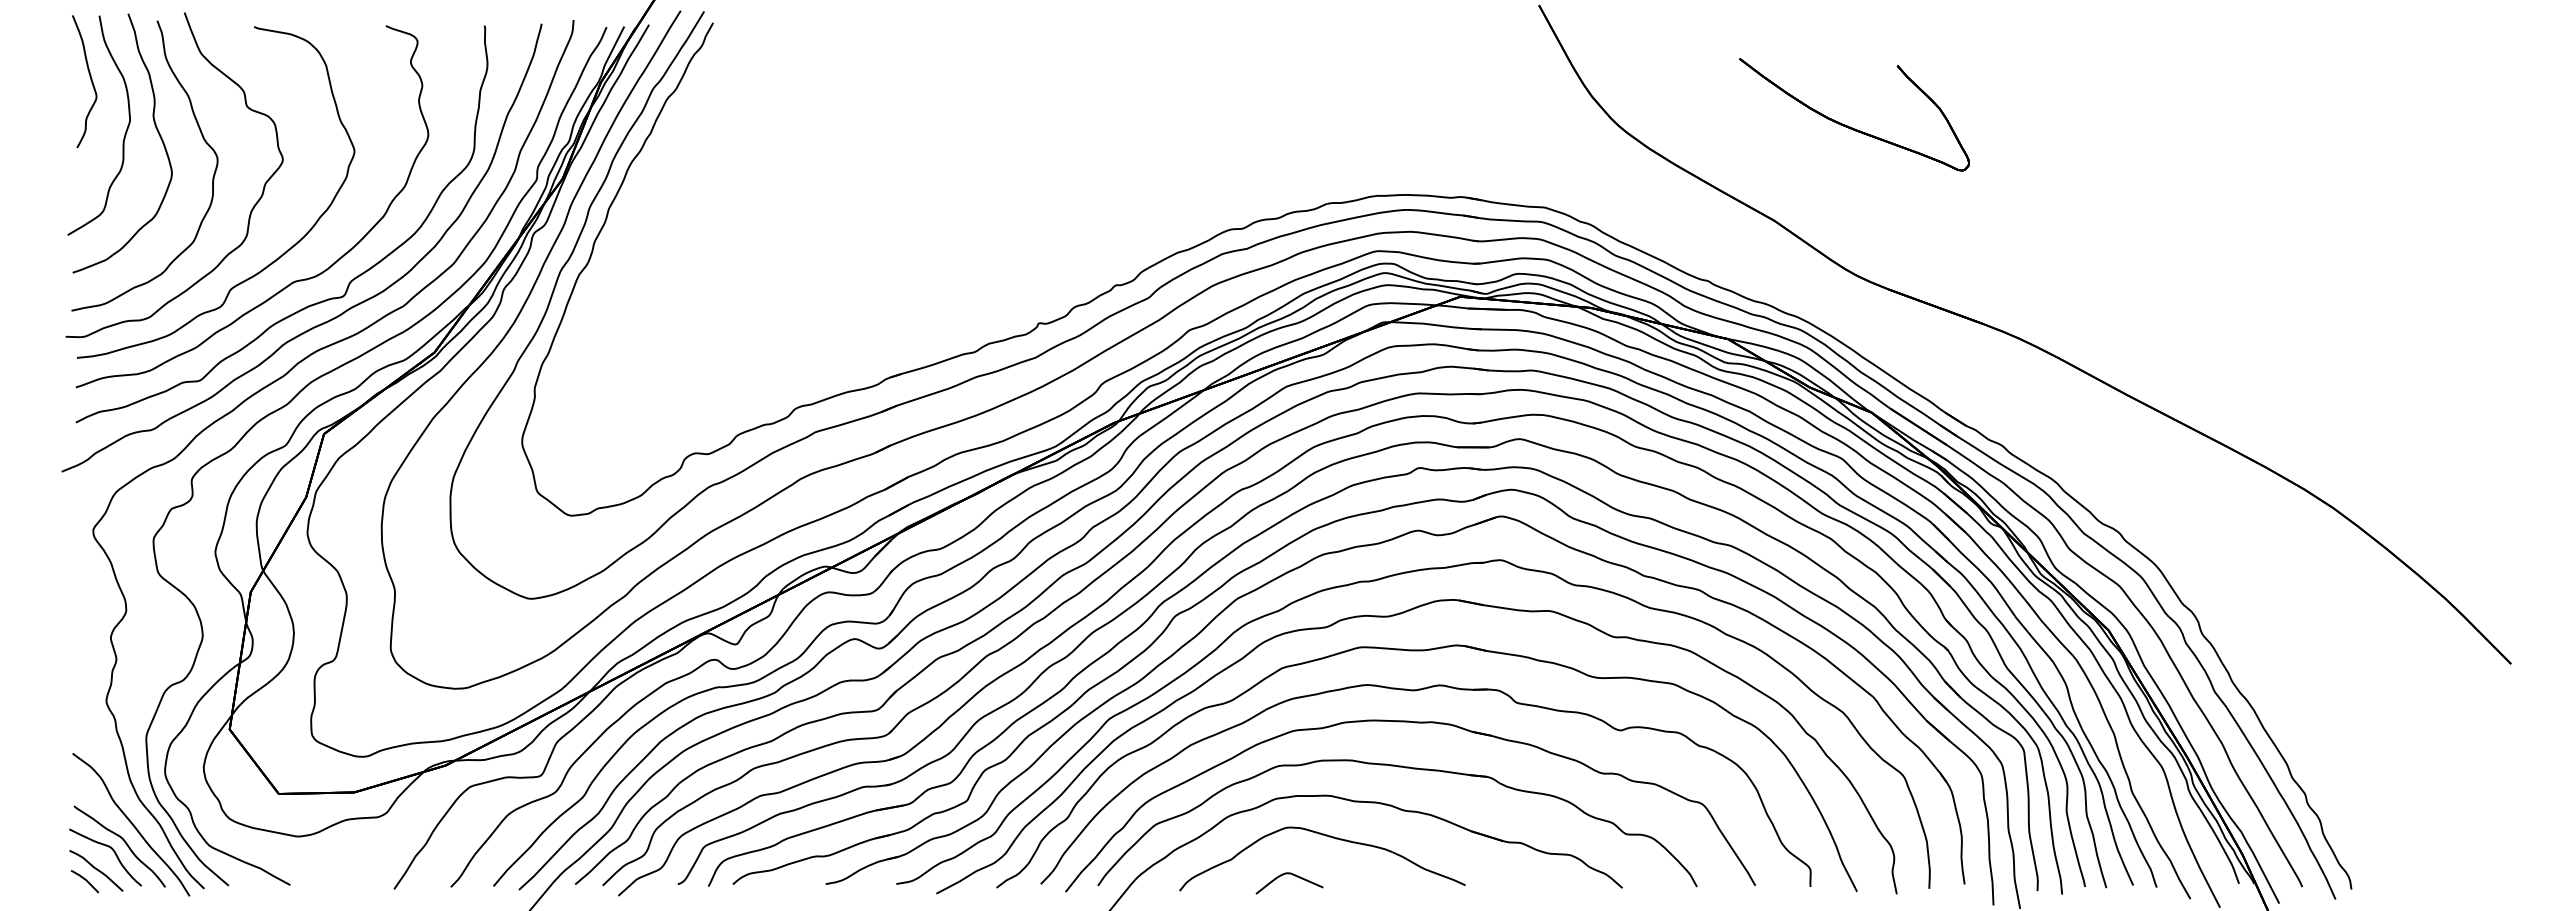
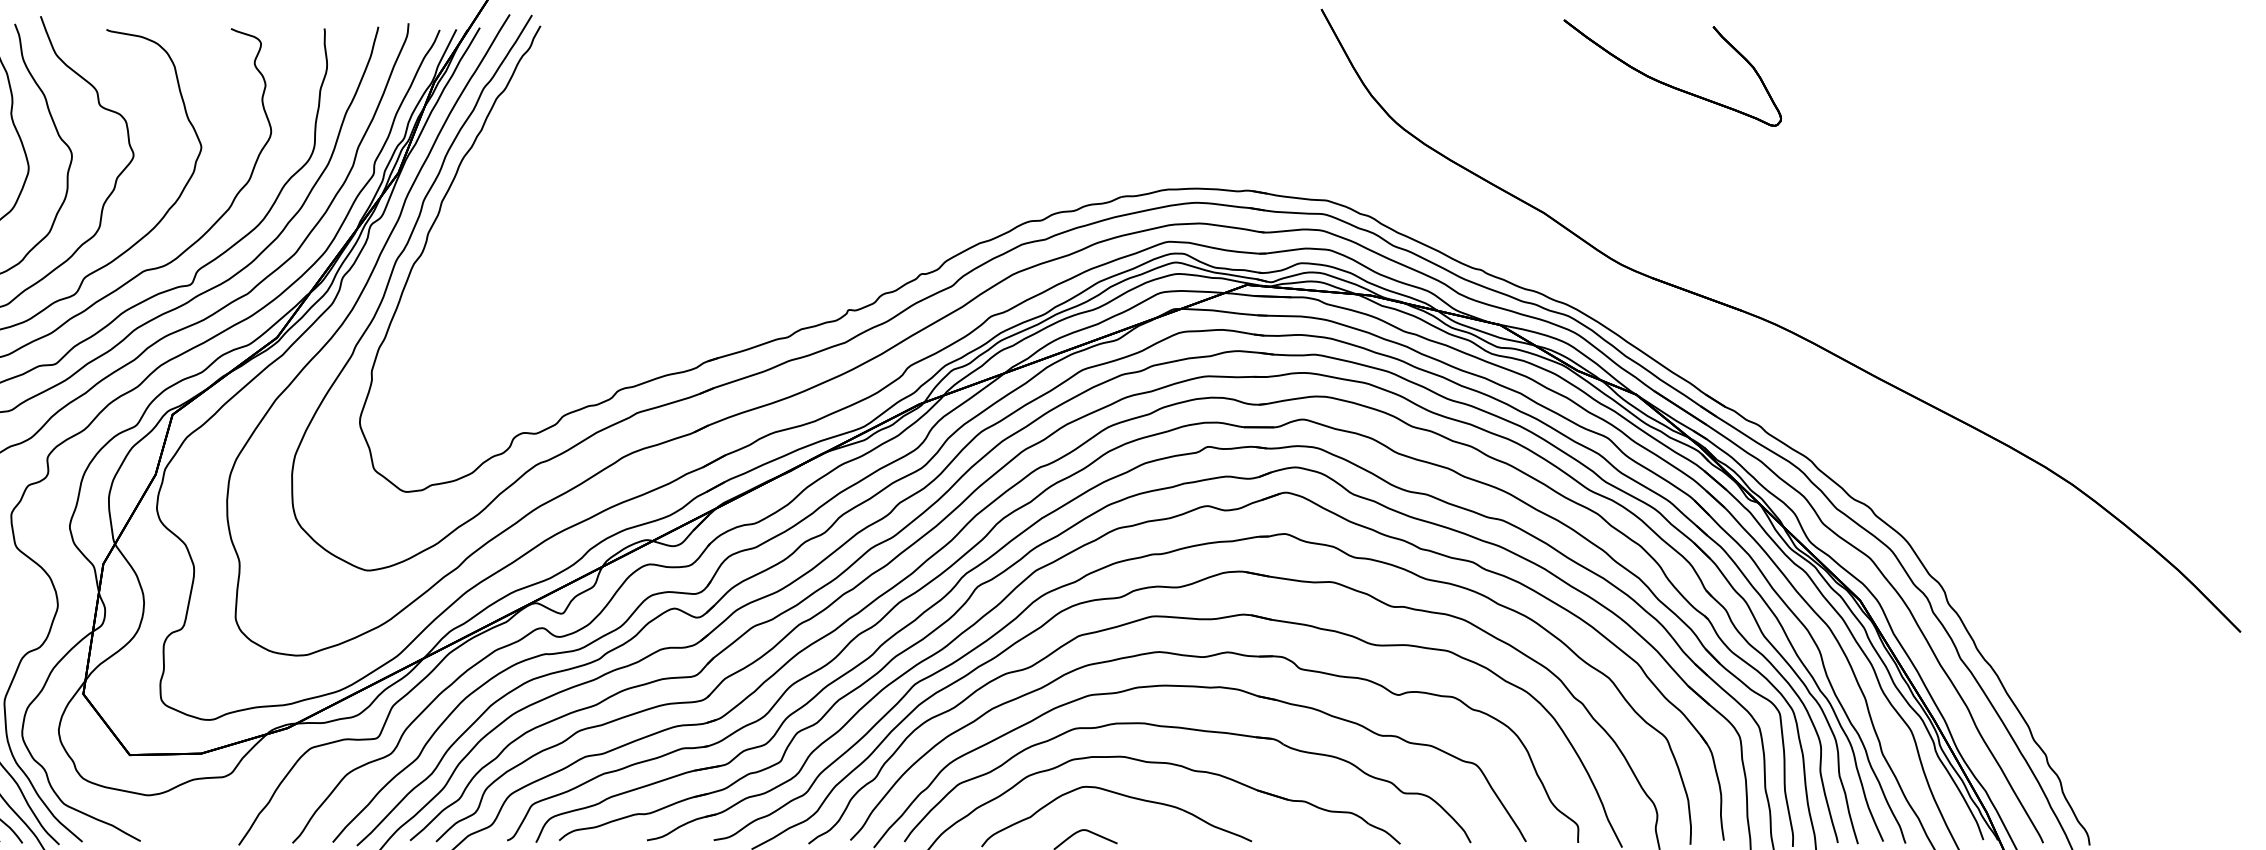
part: (1850, 126) -> (1668, 84), moved

